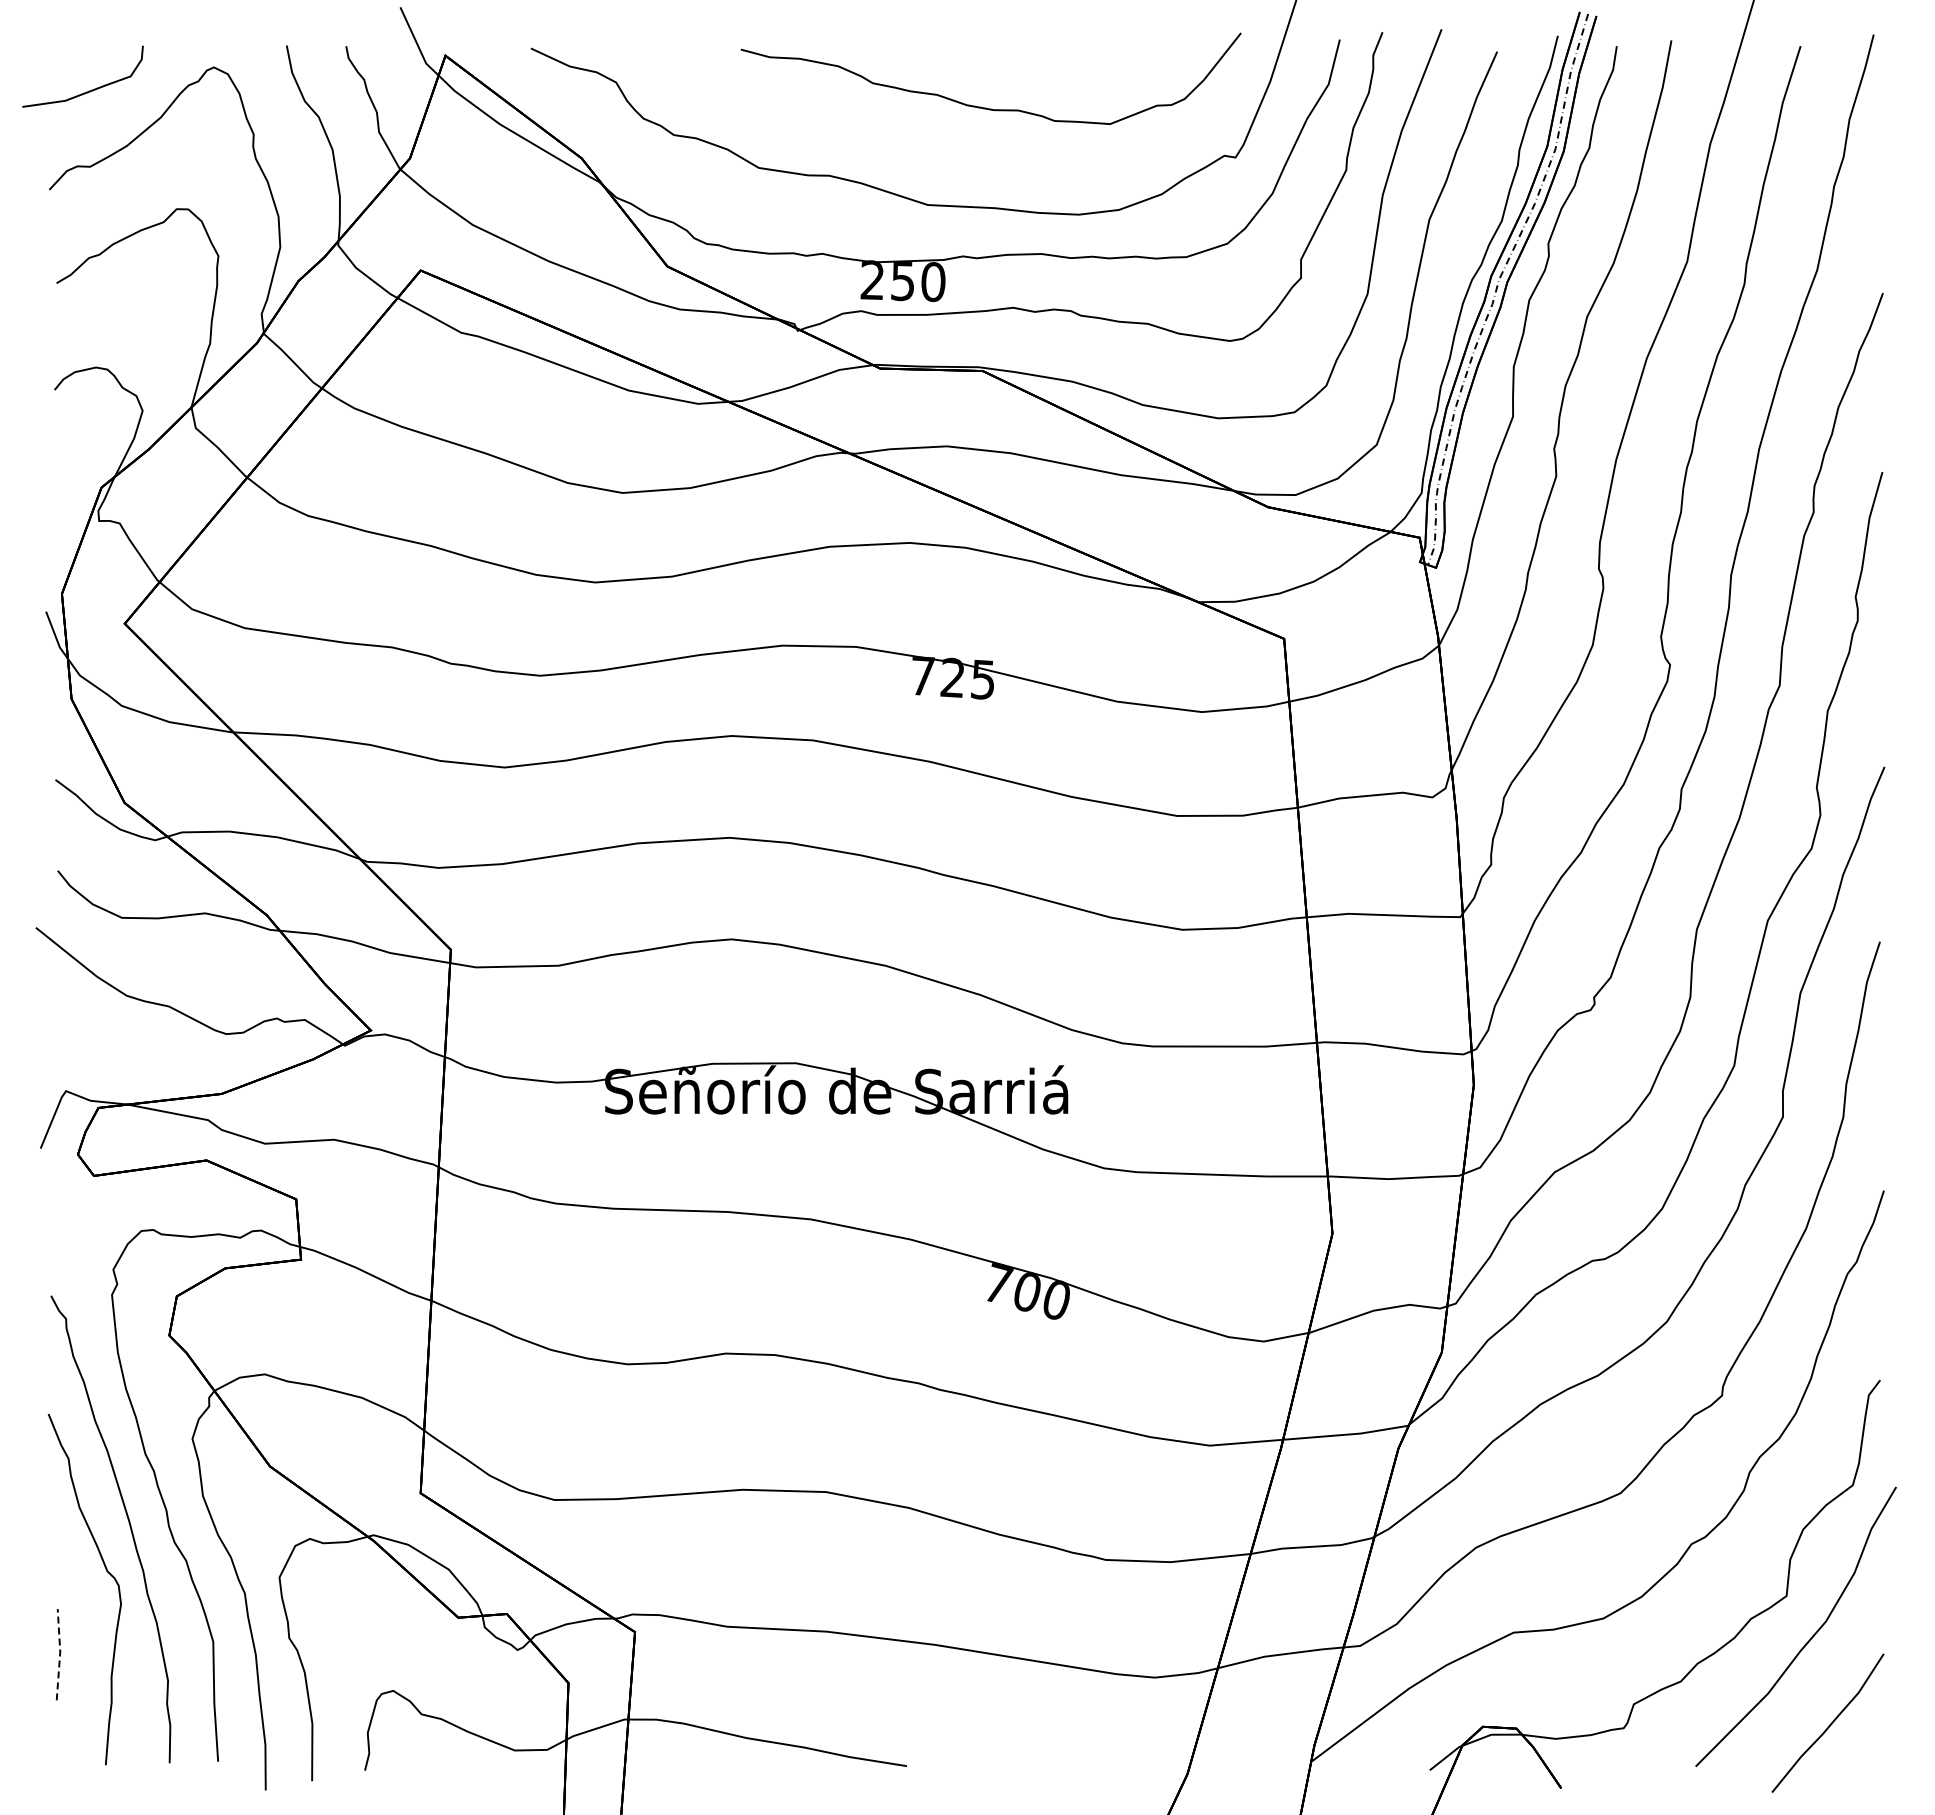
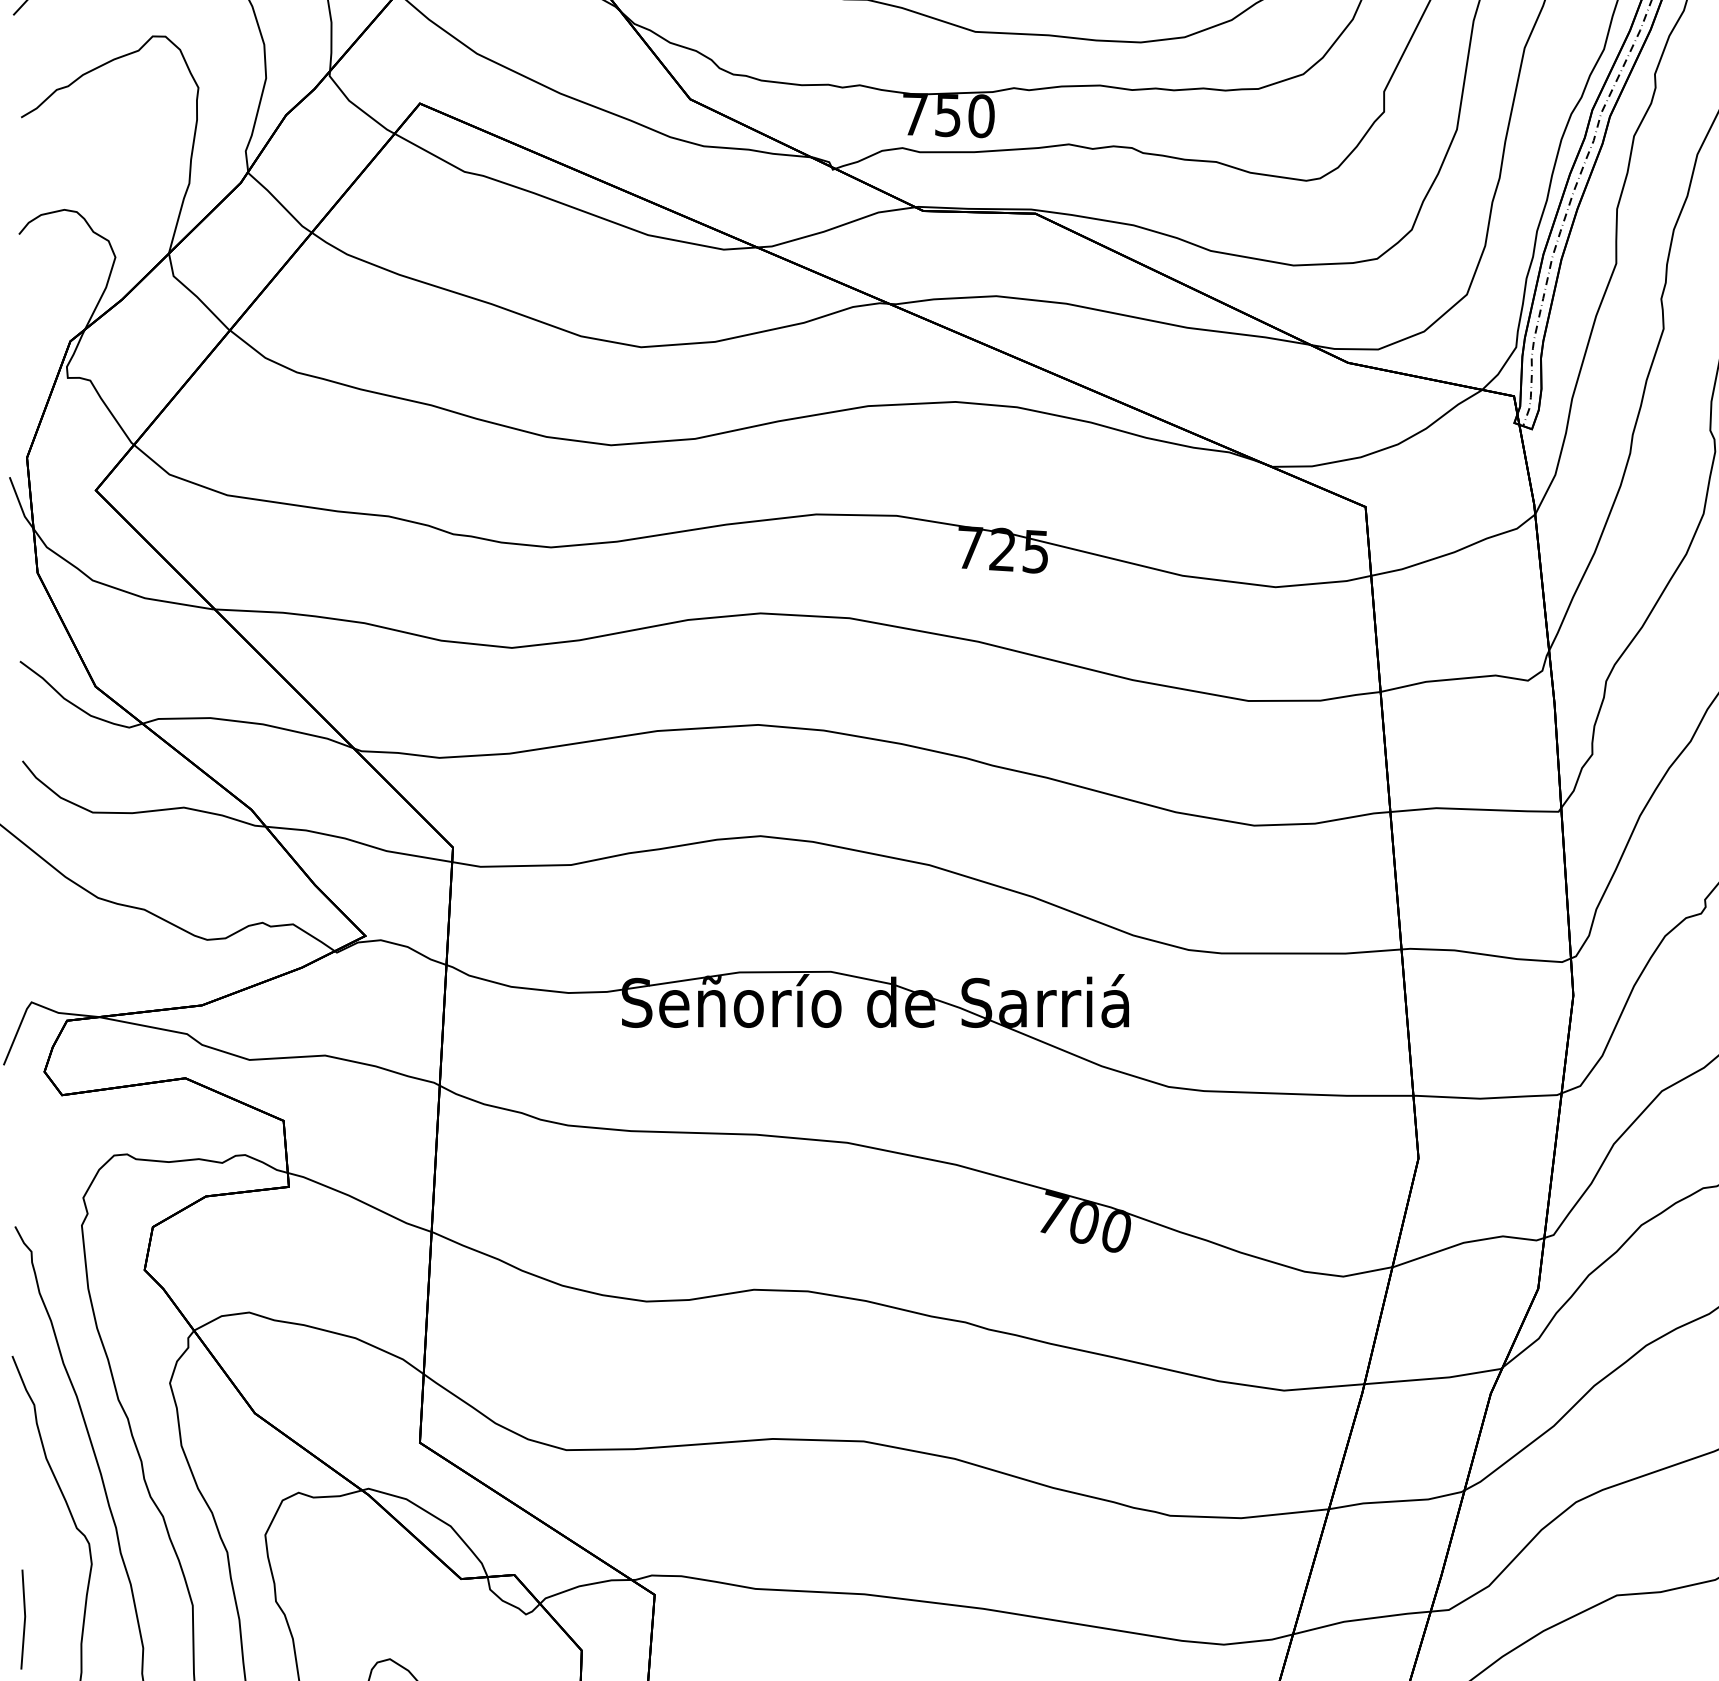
text: (872, 279) -> (914, 113), 250 -> 750
line: (60, 1654) -> (25, 1619), dashed -> solid

